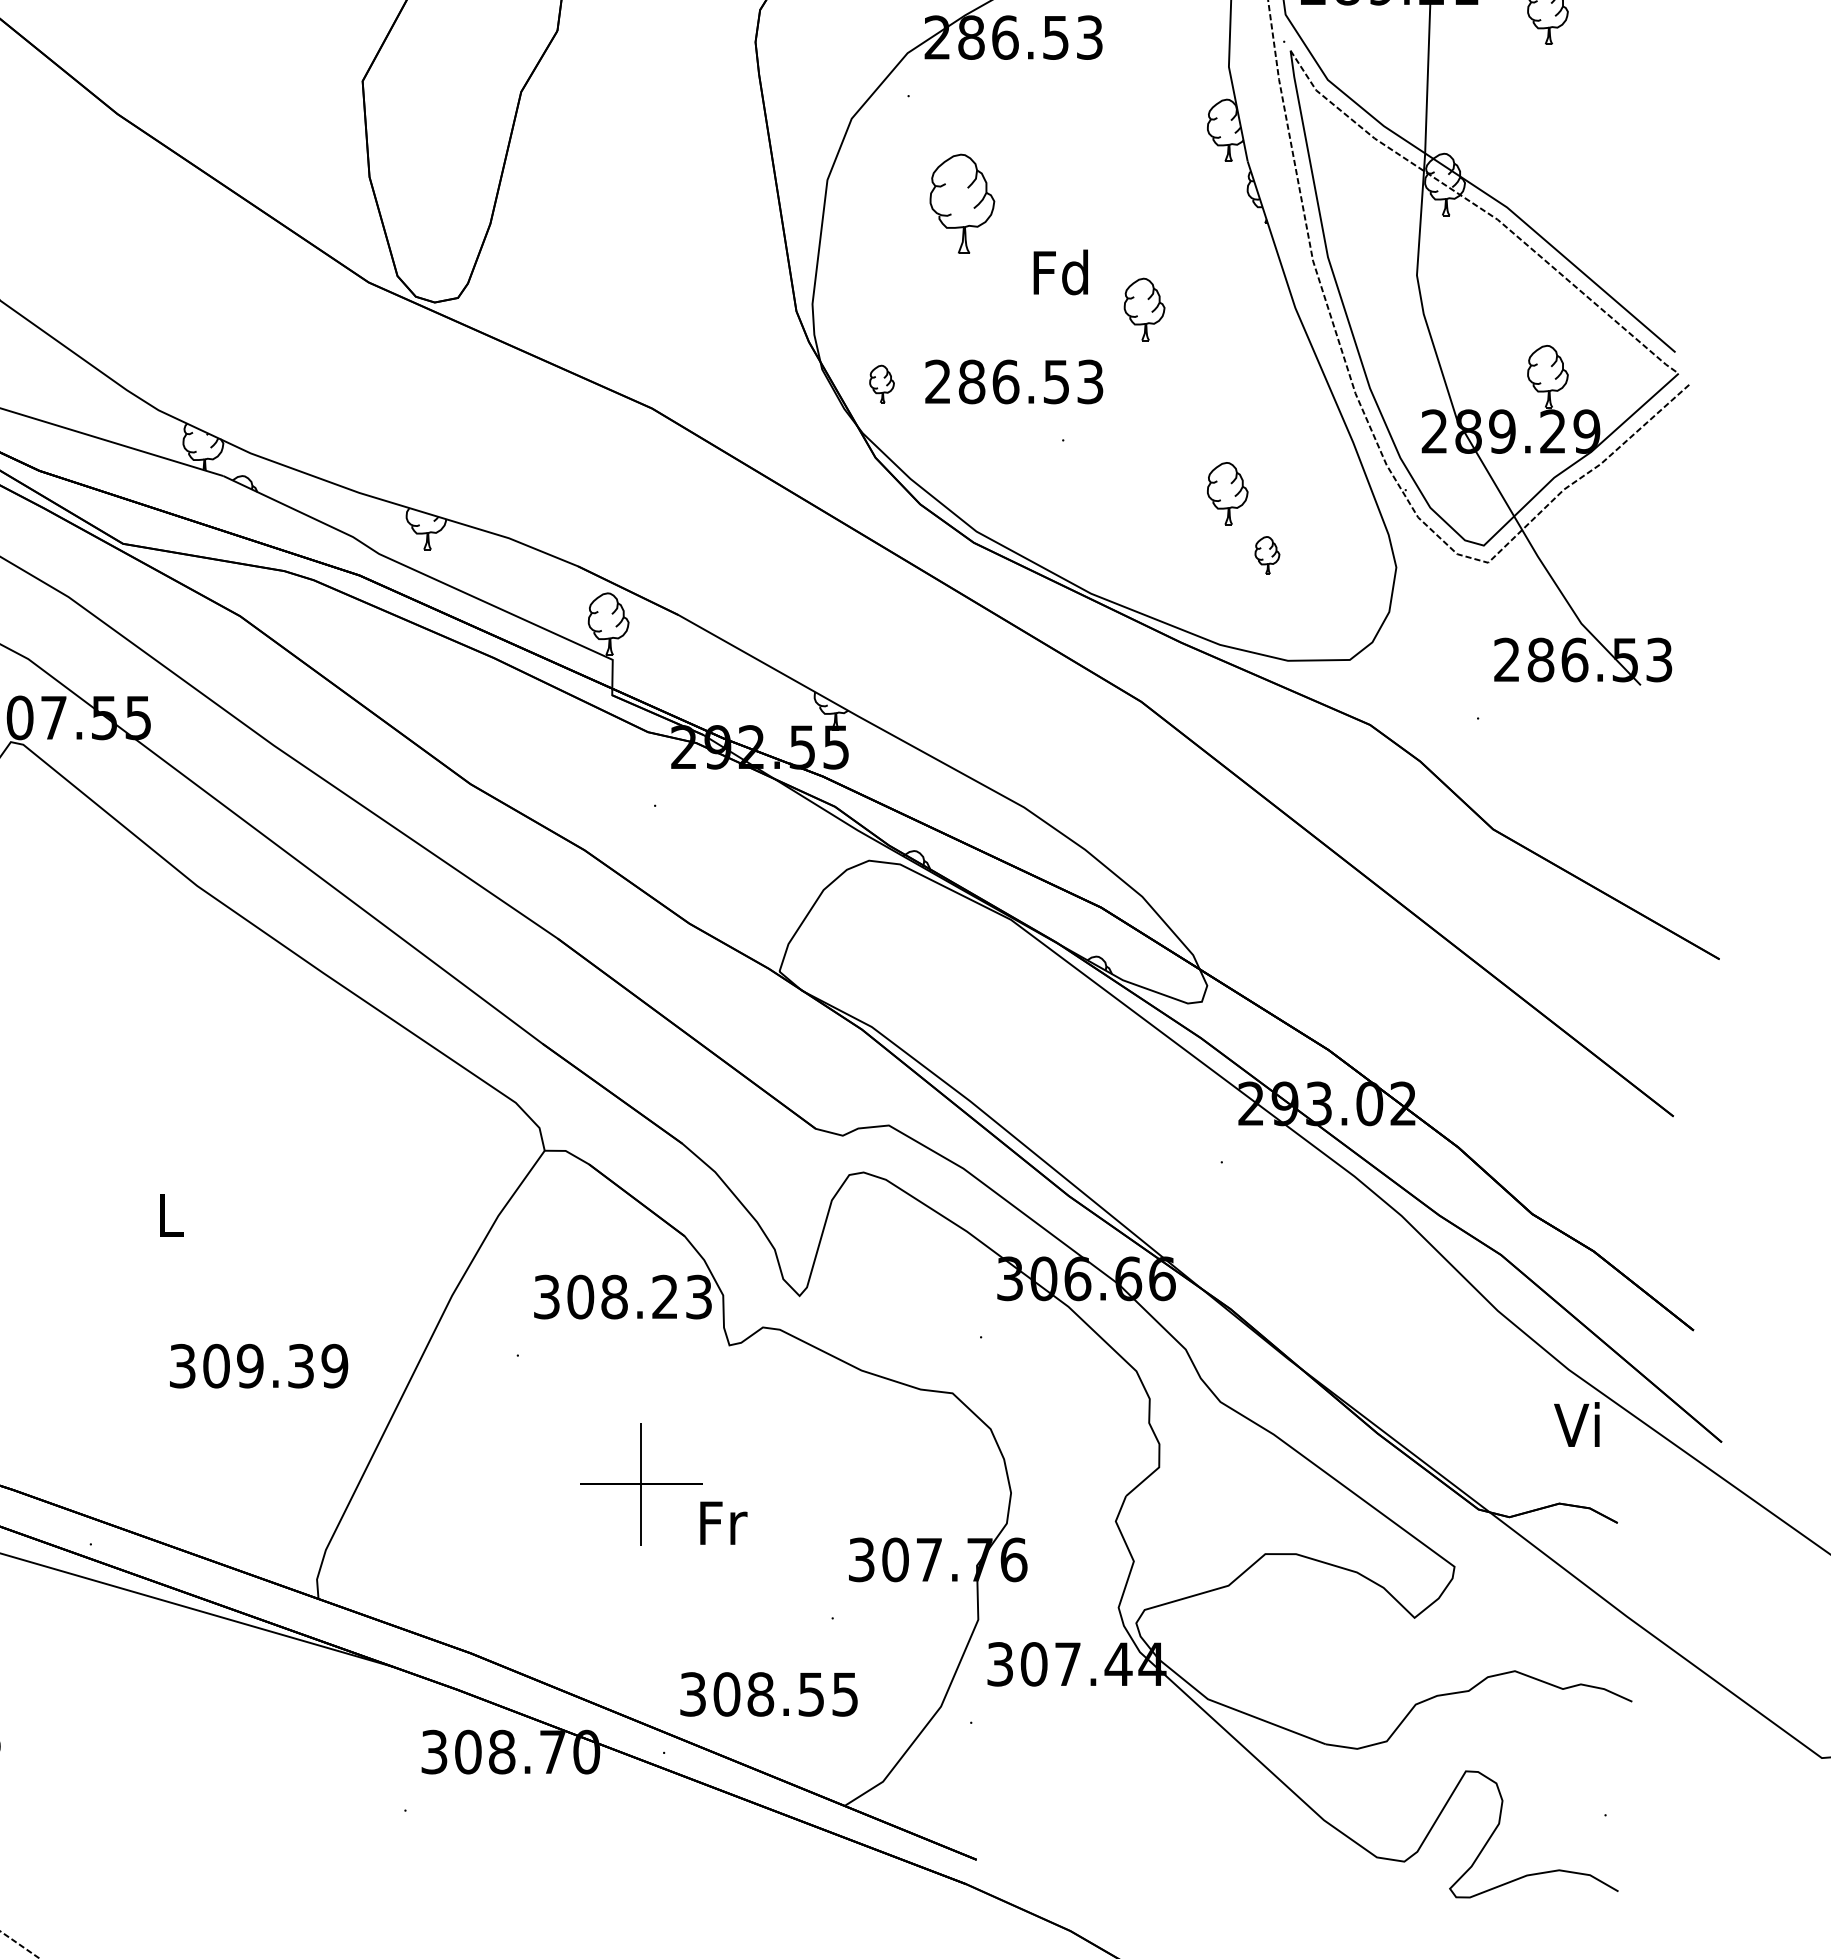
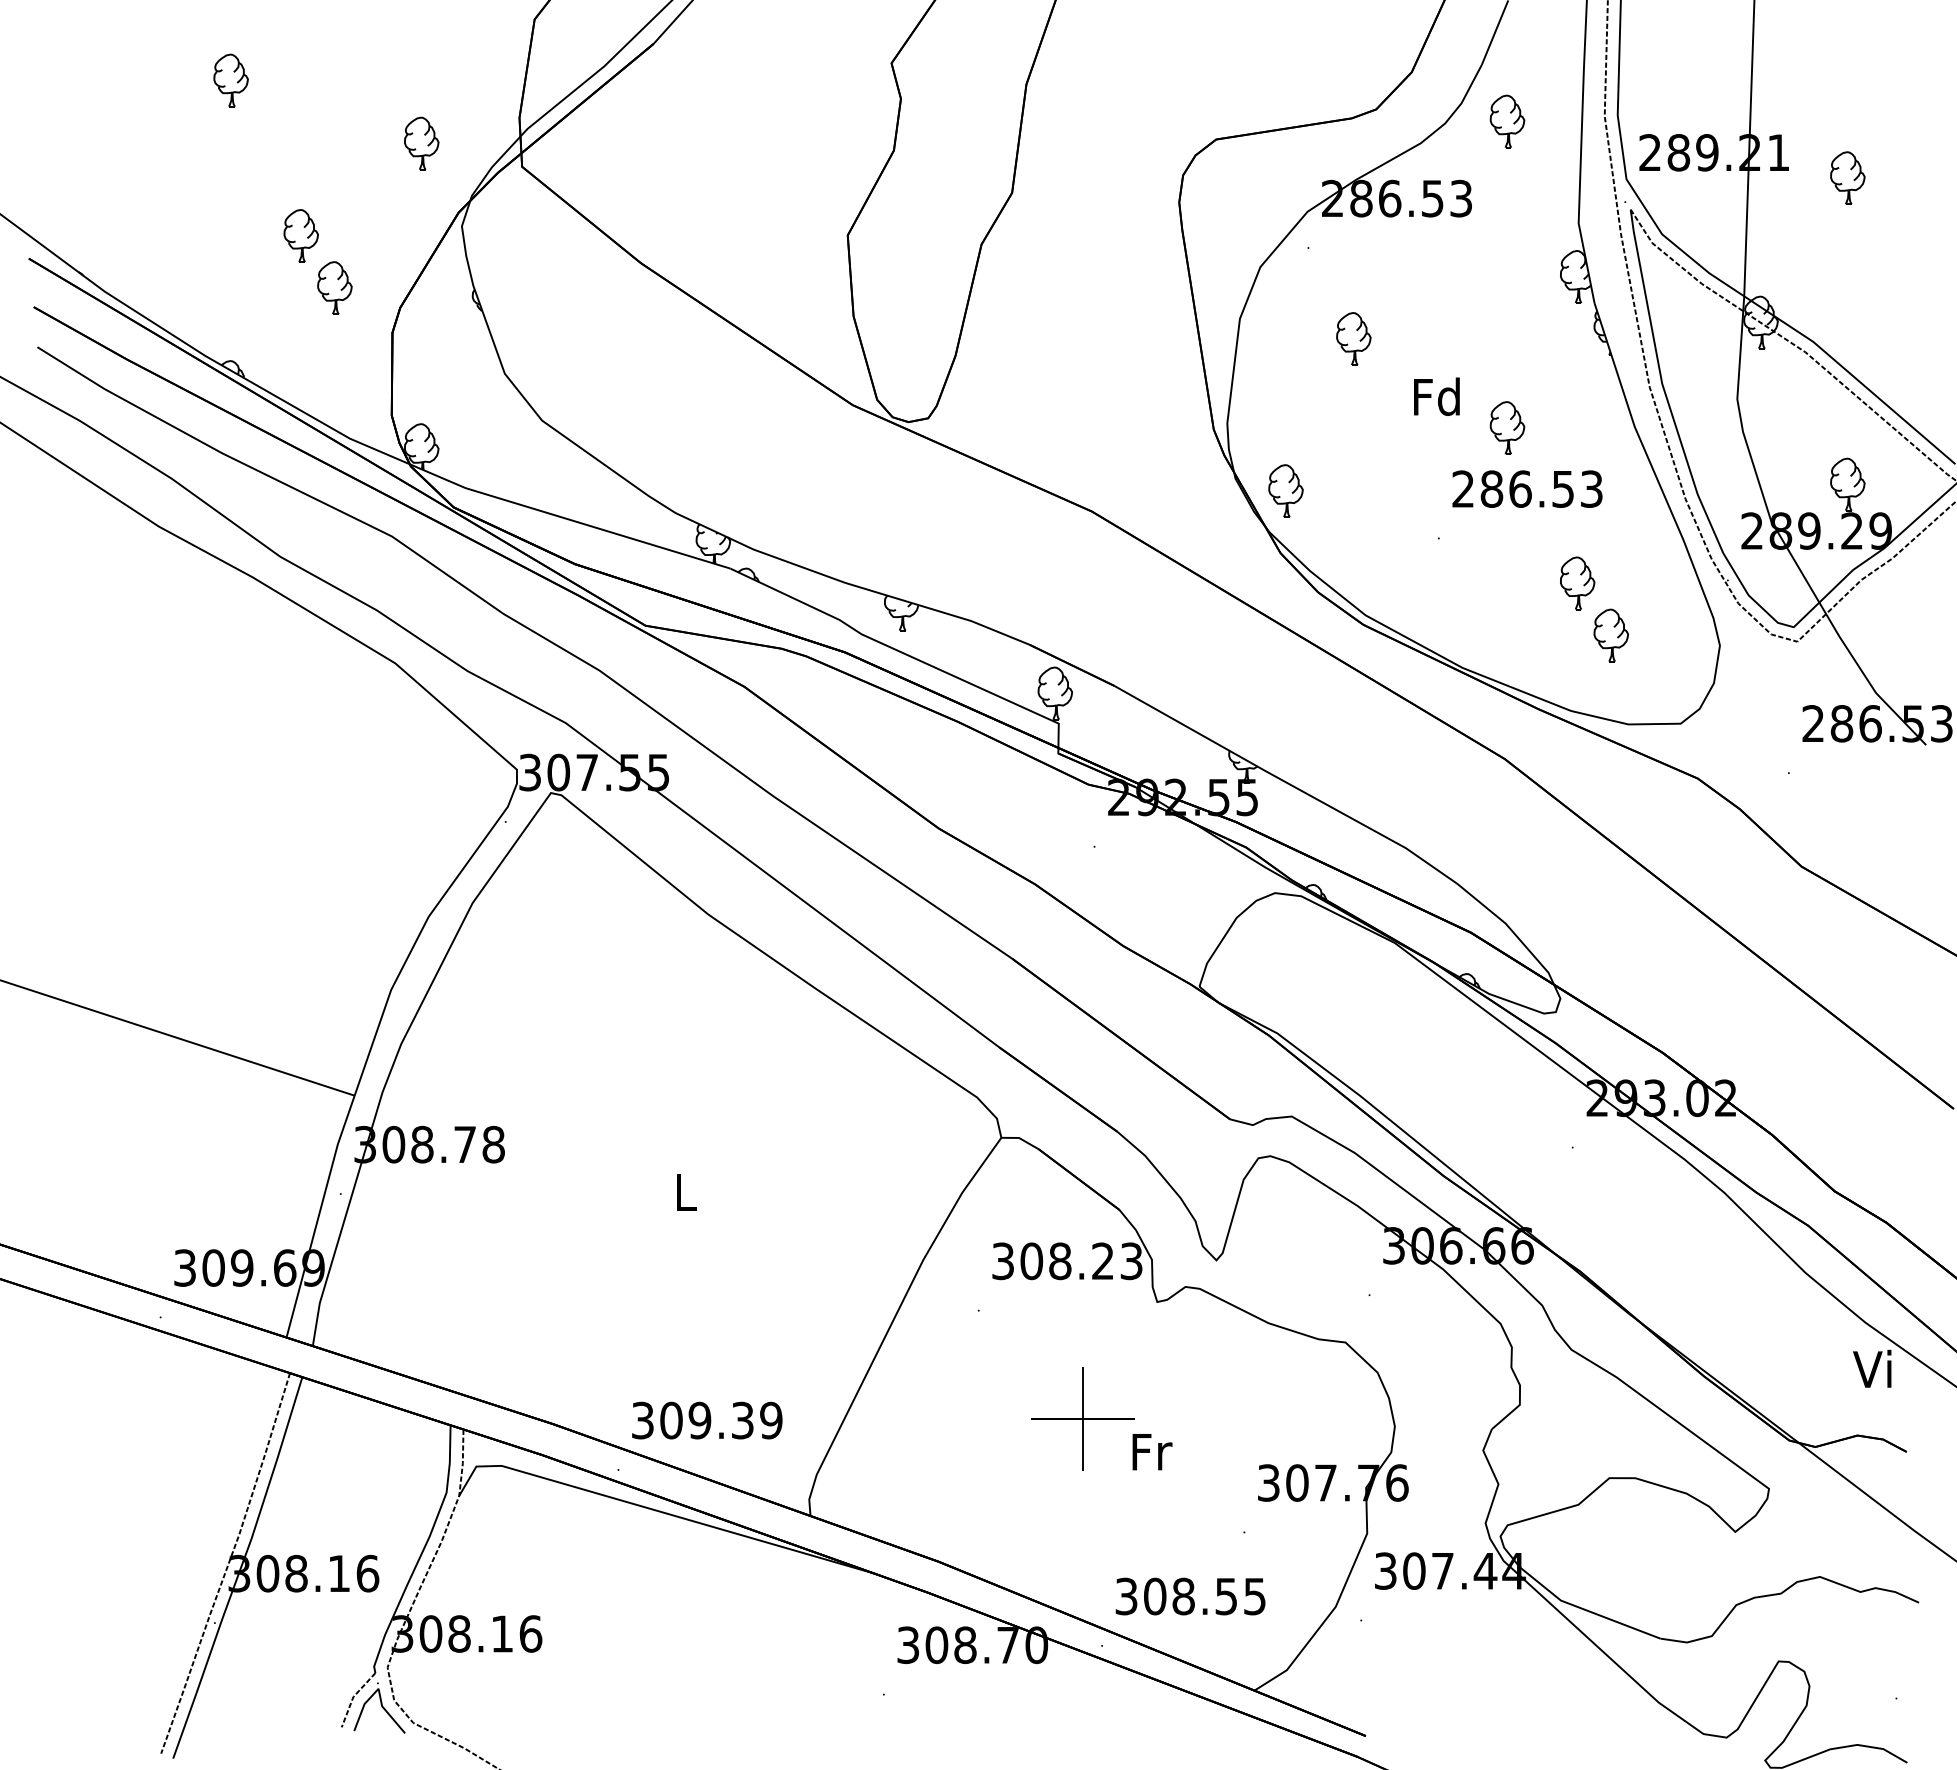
part: (962, 203) -> (1353, 338), size x0.62
text: (1014, 381) -> (1527, 488), moved
part: (881, 383) -> (1285, 490), size x1.67
part: (1266, 555) -> (1610, 635), size x1.67
text: (259, 1366) -> (707, 1420), moved

